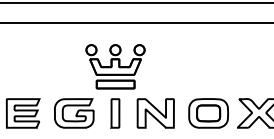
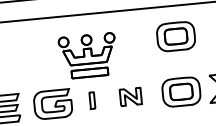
part: (208, 55) -> (175, 36), added
part: (115, 113) -> (92, 100), size x0.6
part: (155, 113) -> (130, 96), size x0.6

